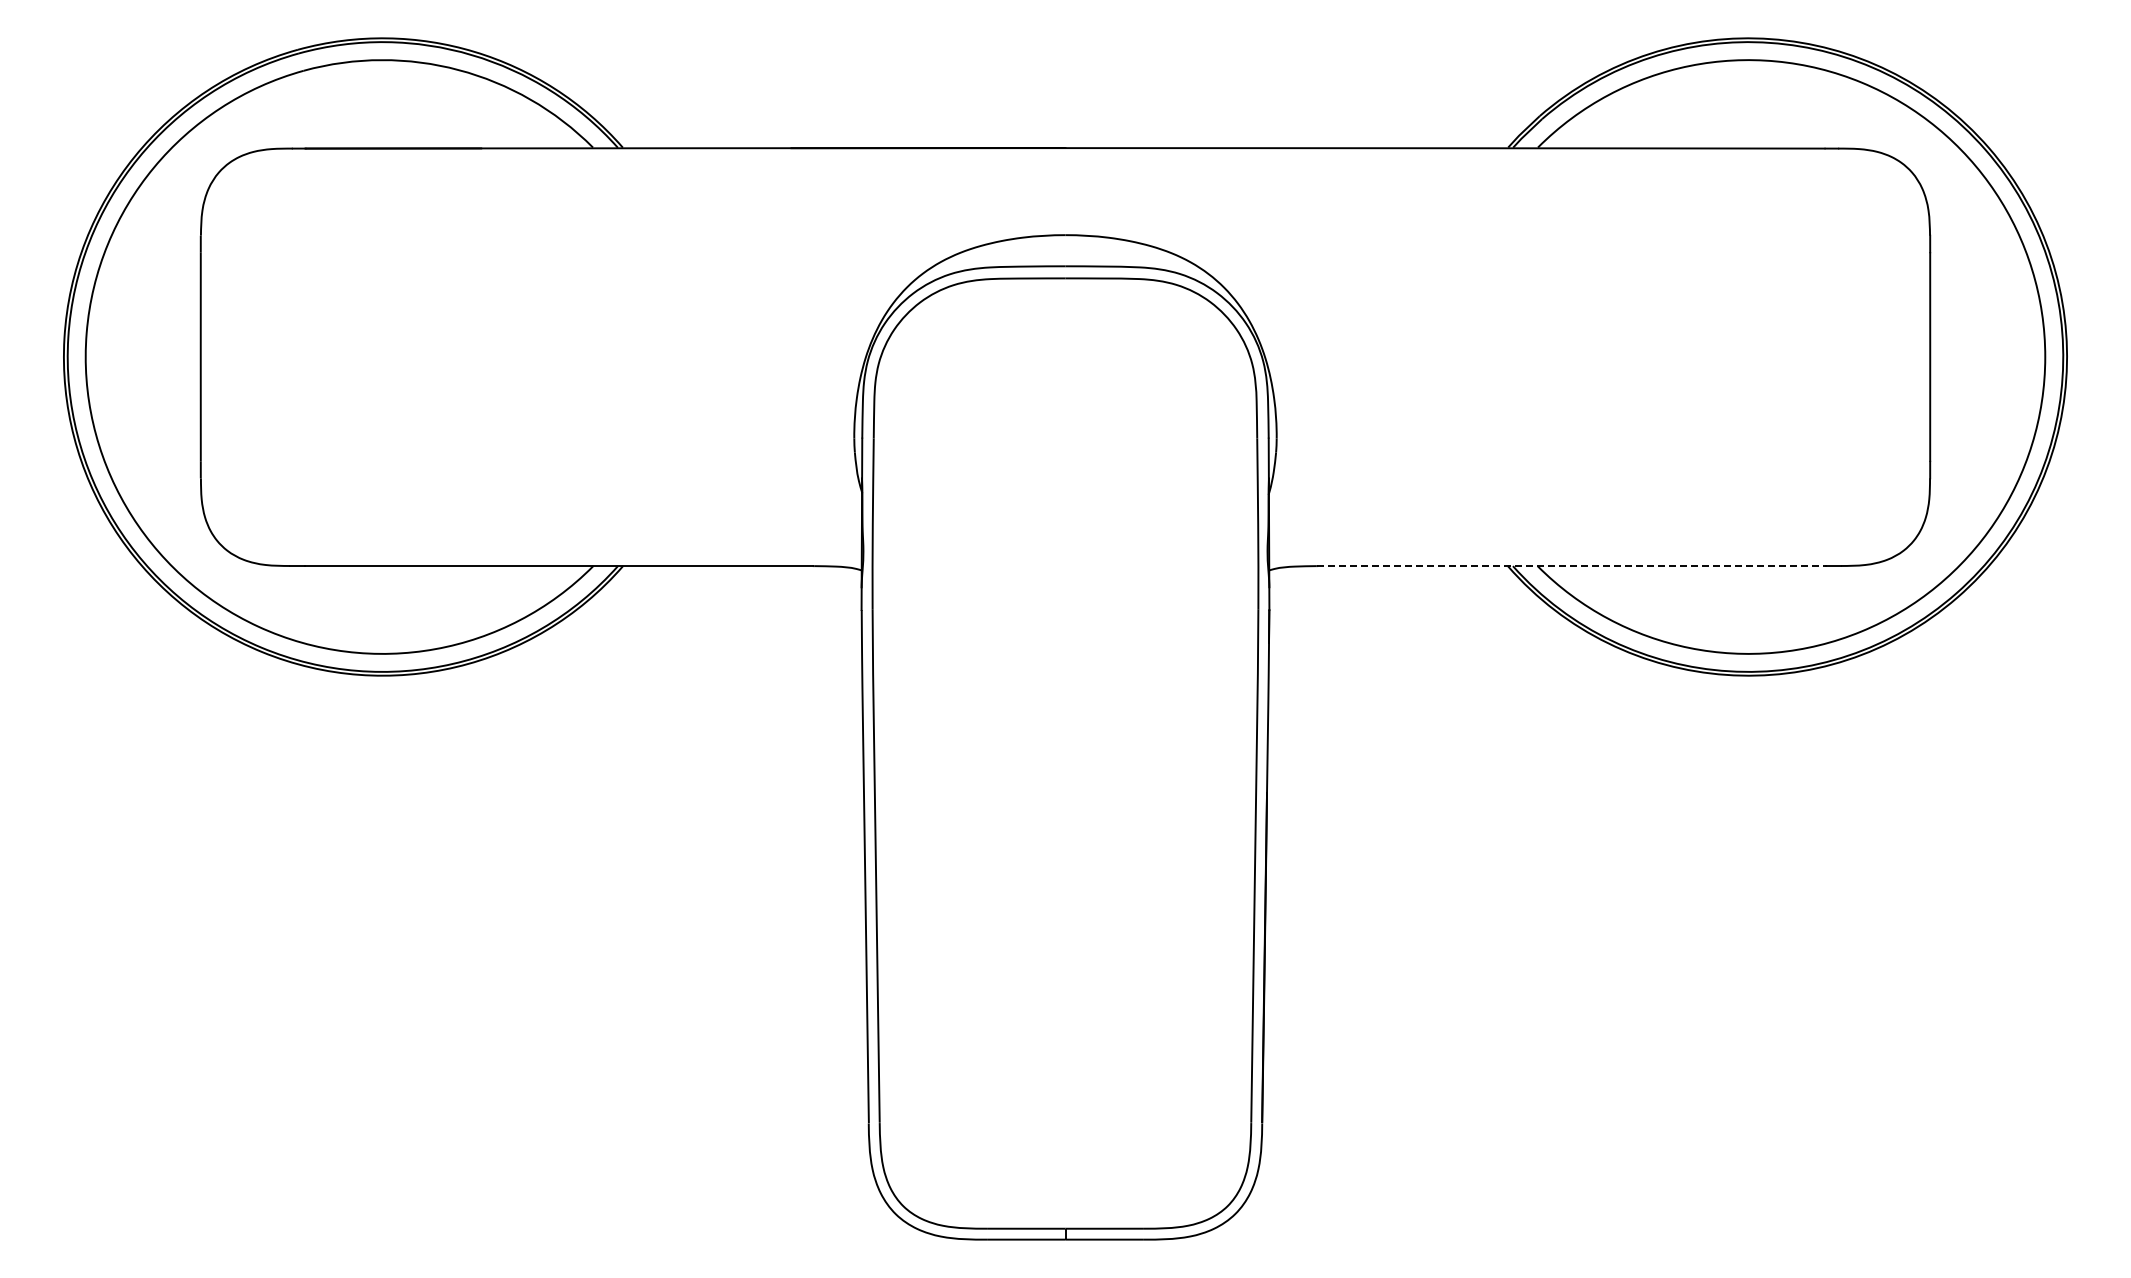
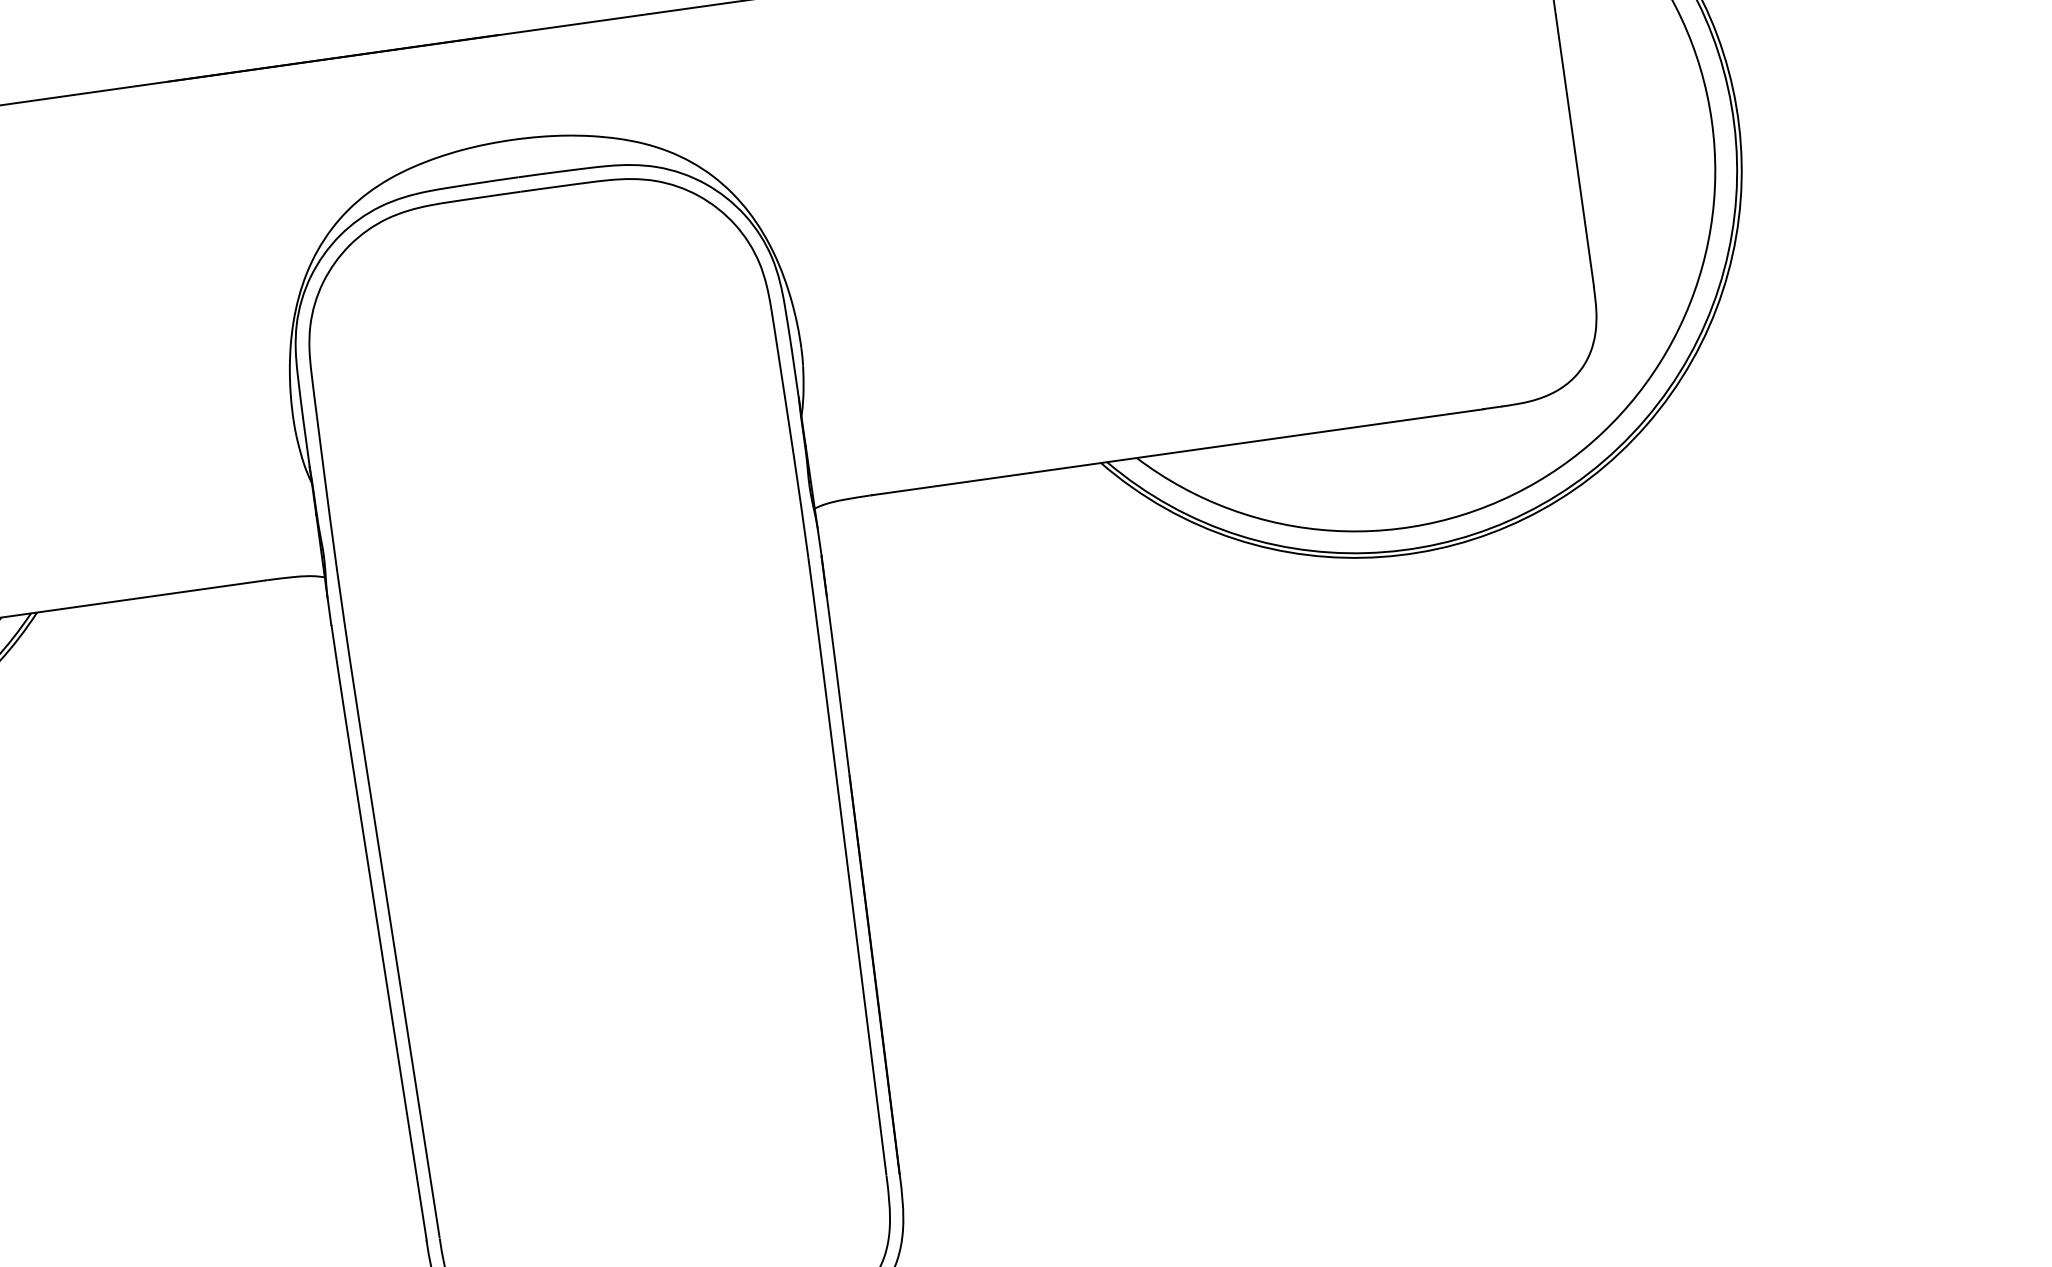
line: (1571, 566) -> (1177, 452), dashed -> solid

